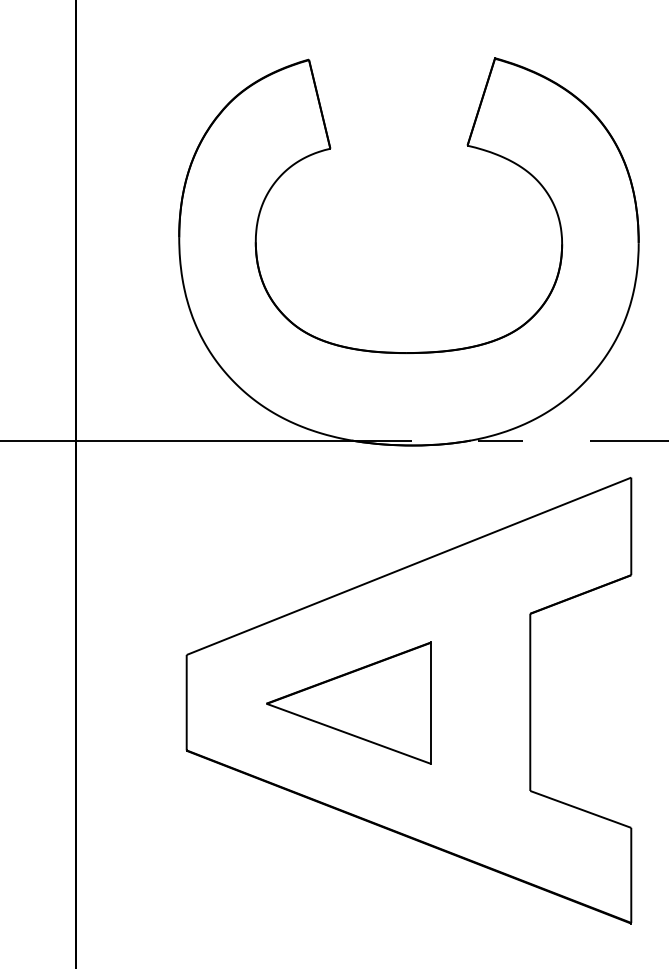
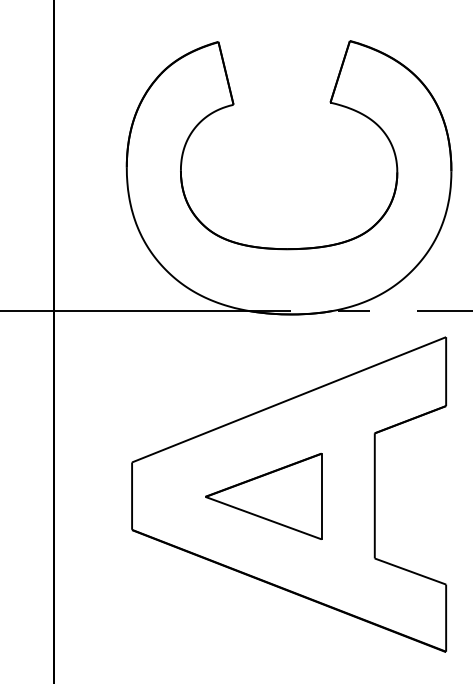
part: (348, 702) -> (263, 495), moved

